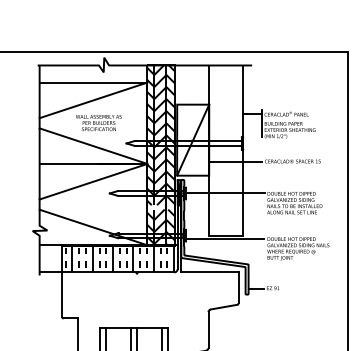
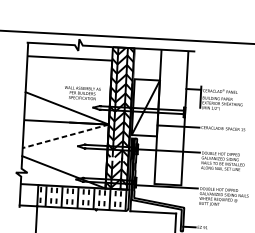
line: (93, 100) -> (69, 72), removed
text: (98, 123) -> (82, 93), moved
line: (93, 181) -> (65, 136), solid -> dashed

